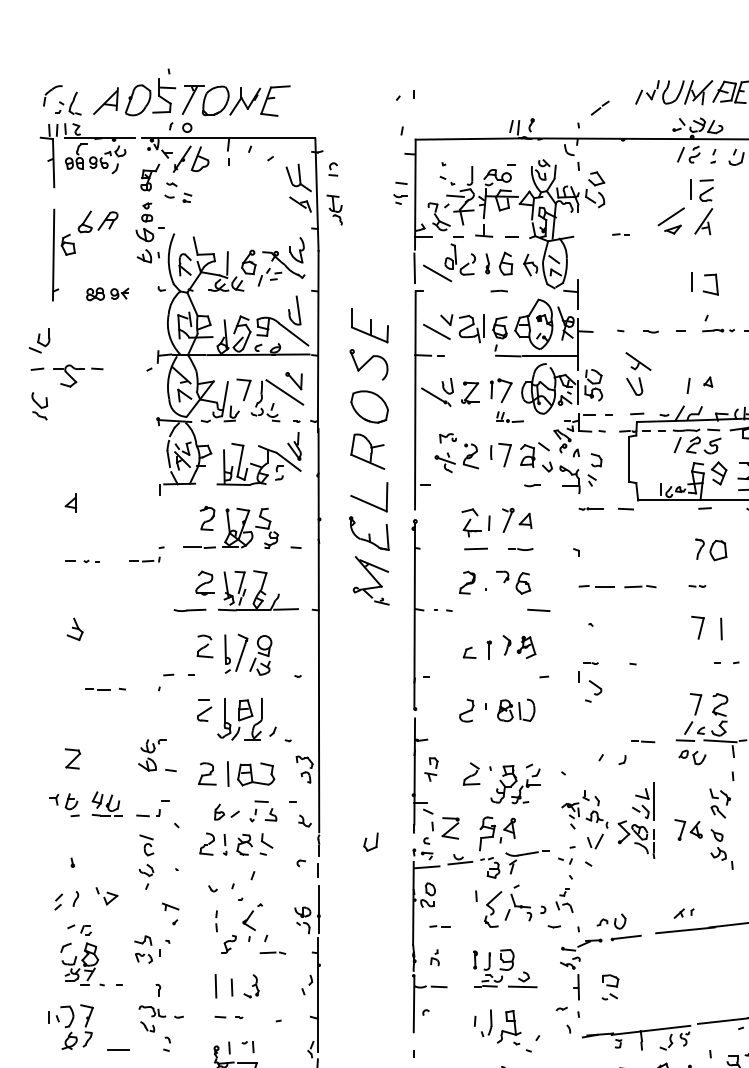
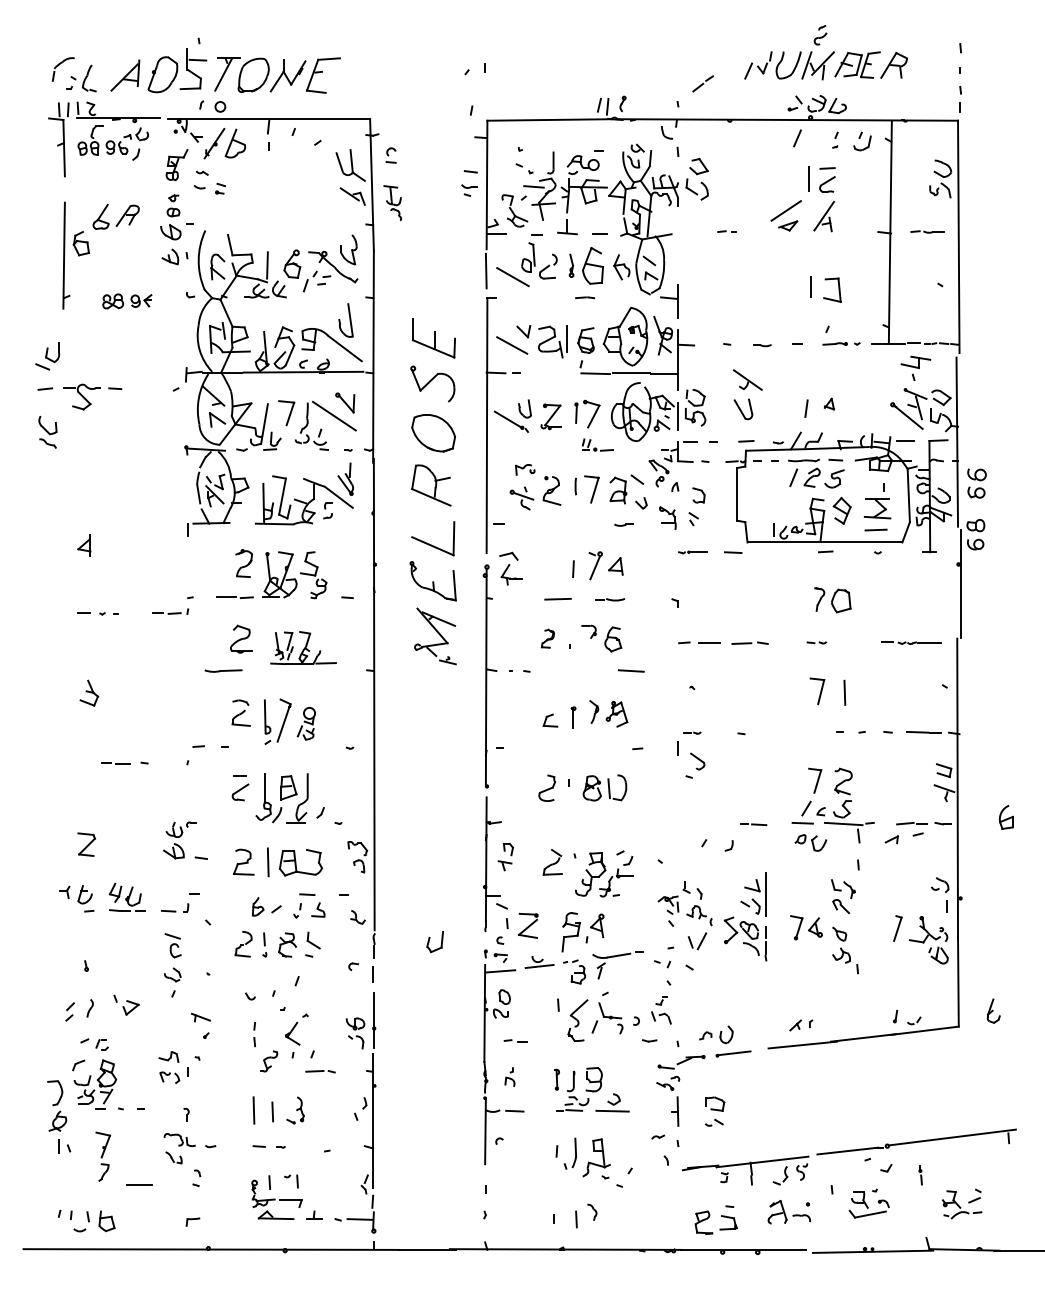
part: (694, 154) -> (820, 35), moved
part: (505, 263) -> (592, 265), size x1.4
part: (569, 479) -> (667, 517), size x0.7
part: (471, 522) -> (510, 568), moved
part: (467, 582) -> (547, 638), size x0.7
part: (258, 590) -> (303, 647), size x0.7
part: (260, 655) -> (306, 723), size x0.7
part: (69, 1027) -> (57, 1105), moved

